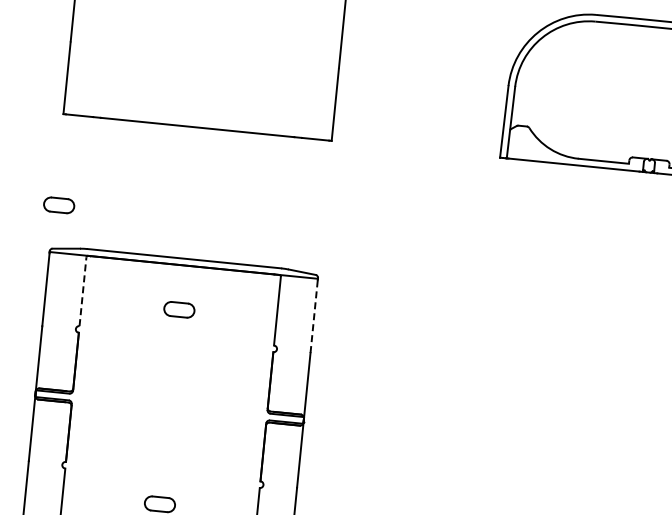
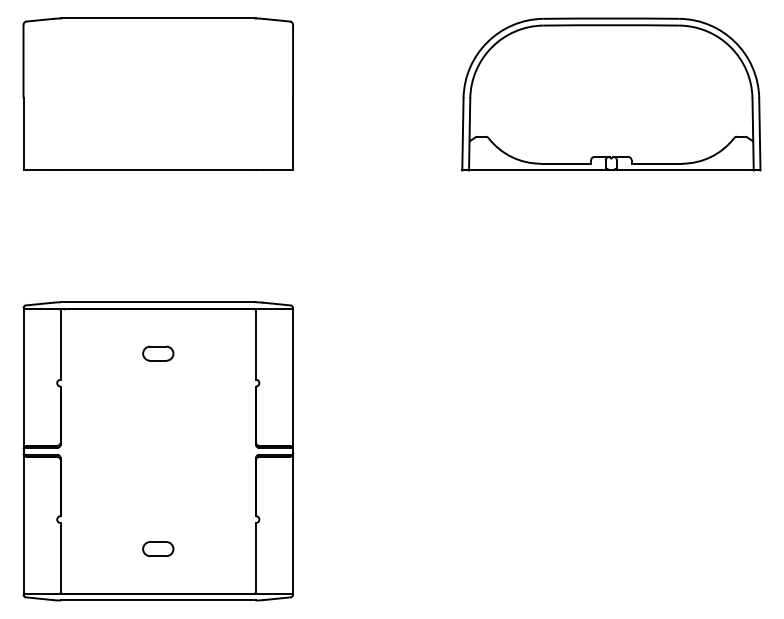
part: (59, 205) -> (28, 261), removed
line: (82, 291) -> (60, 345), dashed -> solid
line: (314, 316) -> (293, 346), dashed -> solid

